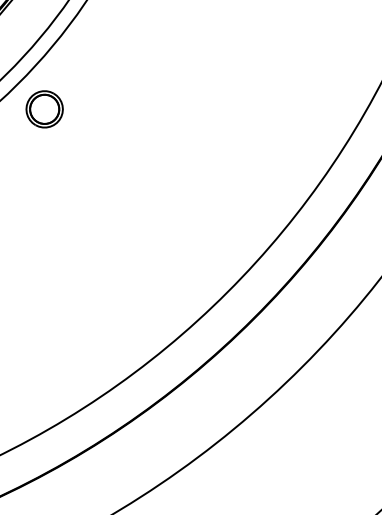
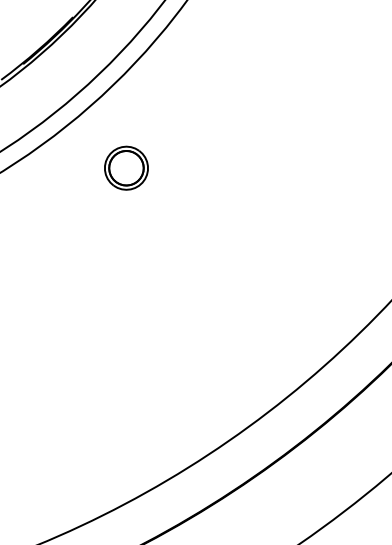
part: (44, 109) -> (126, 168), moved

